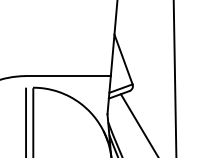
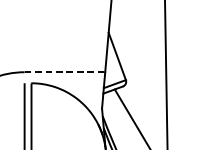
line: (68, 76) -> (64, 72), solid -> dashed

